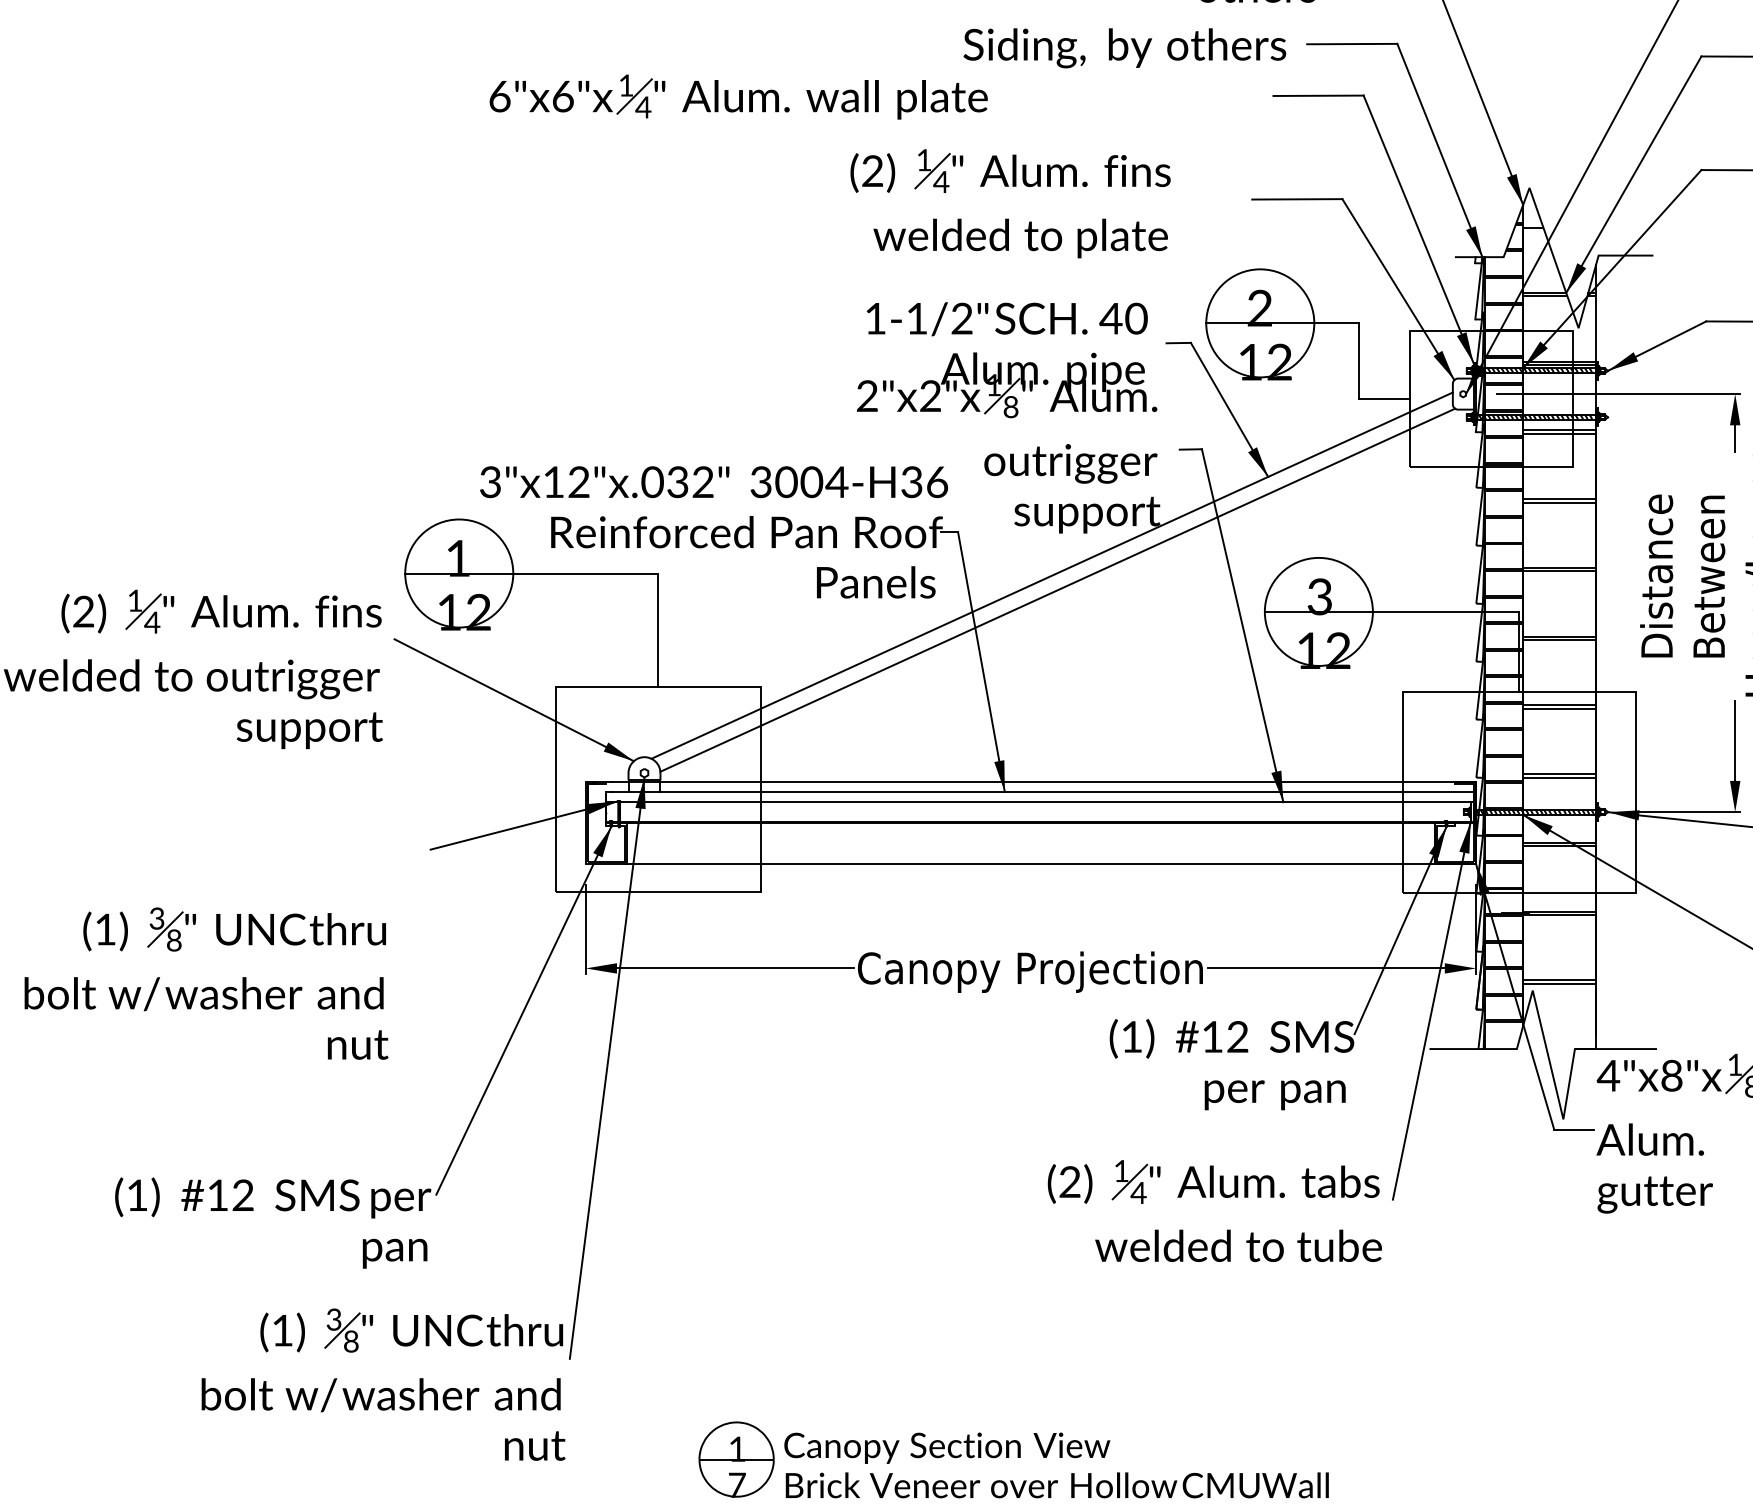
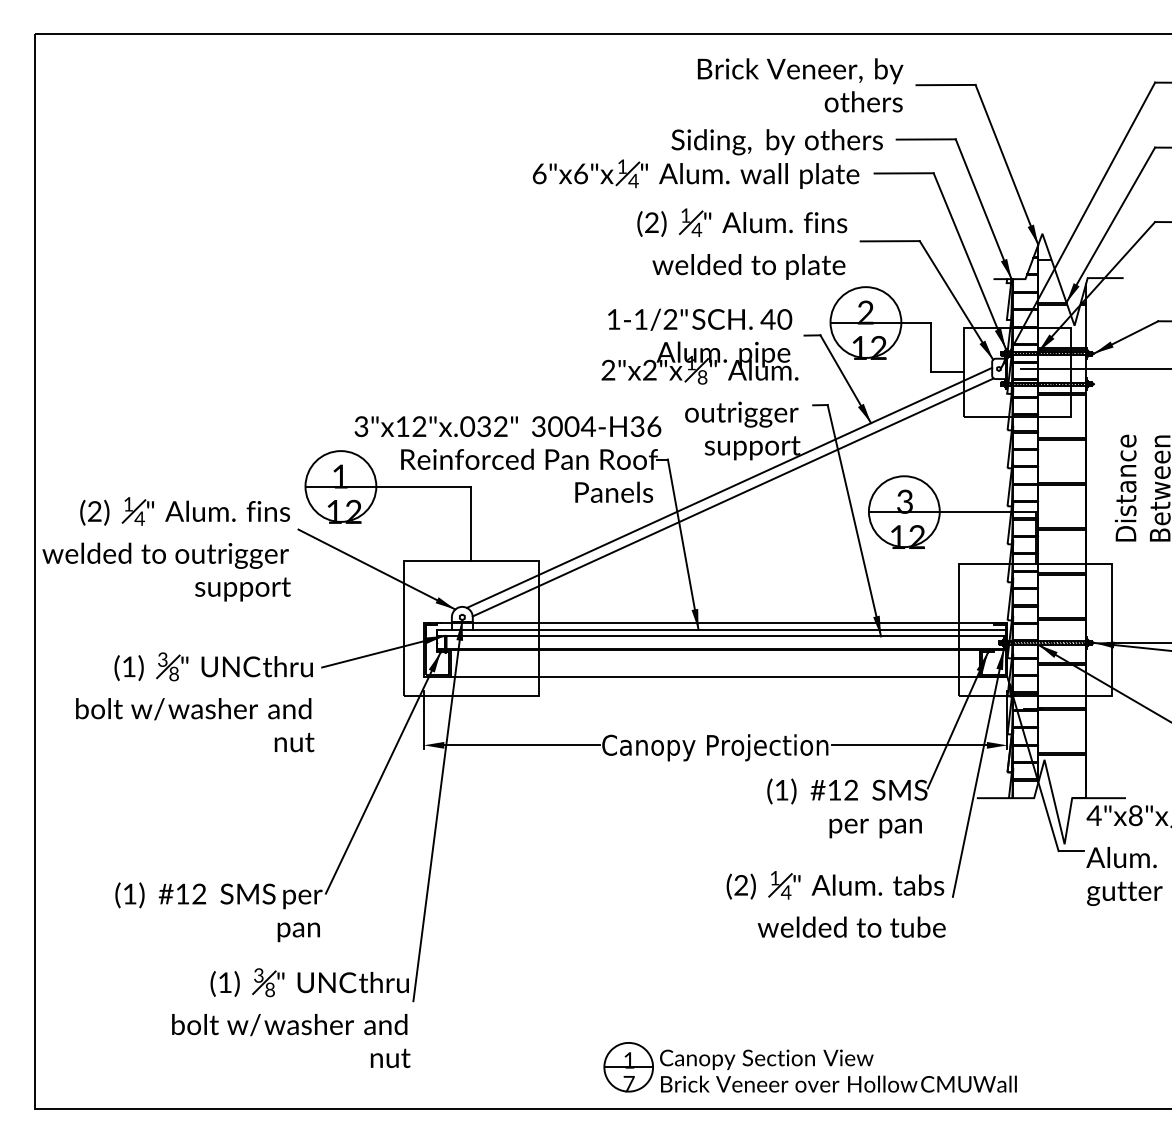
part: (737, 95) -> (695, 173), moved
part: (1009, 185) -> (741, 232), moved
part: (206, 983) -> (195, 702), moved
part: (1012, 1459) -> (809, 1067), moved

